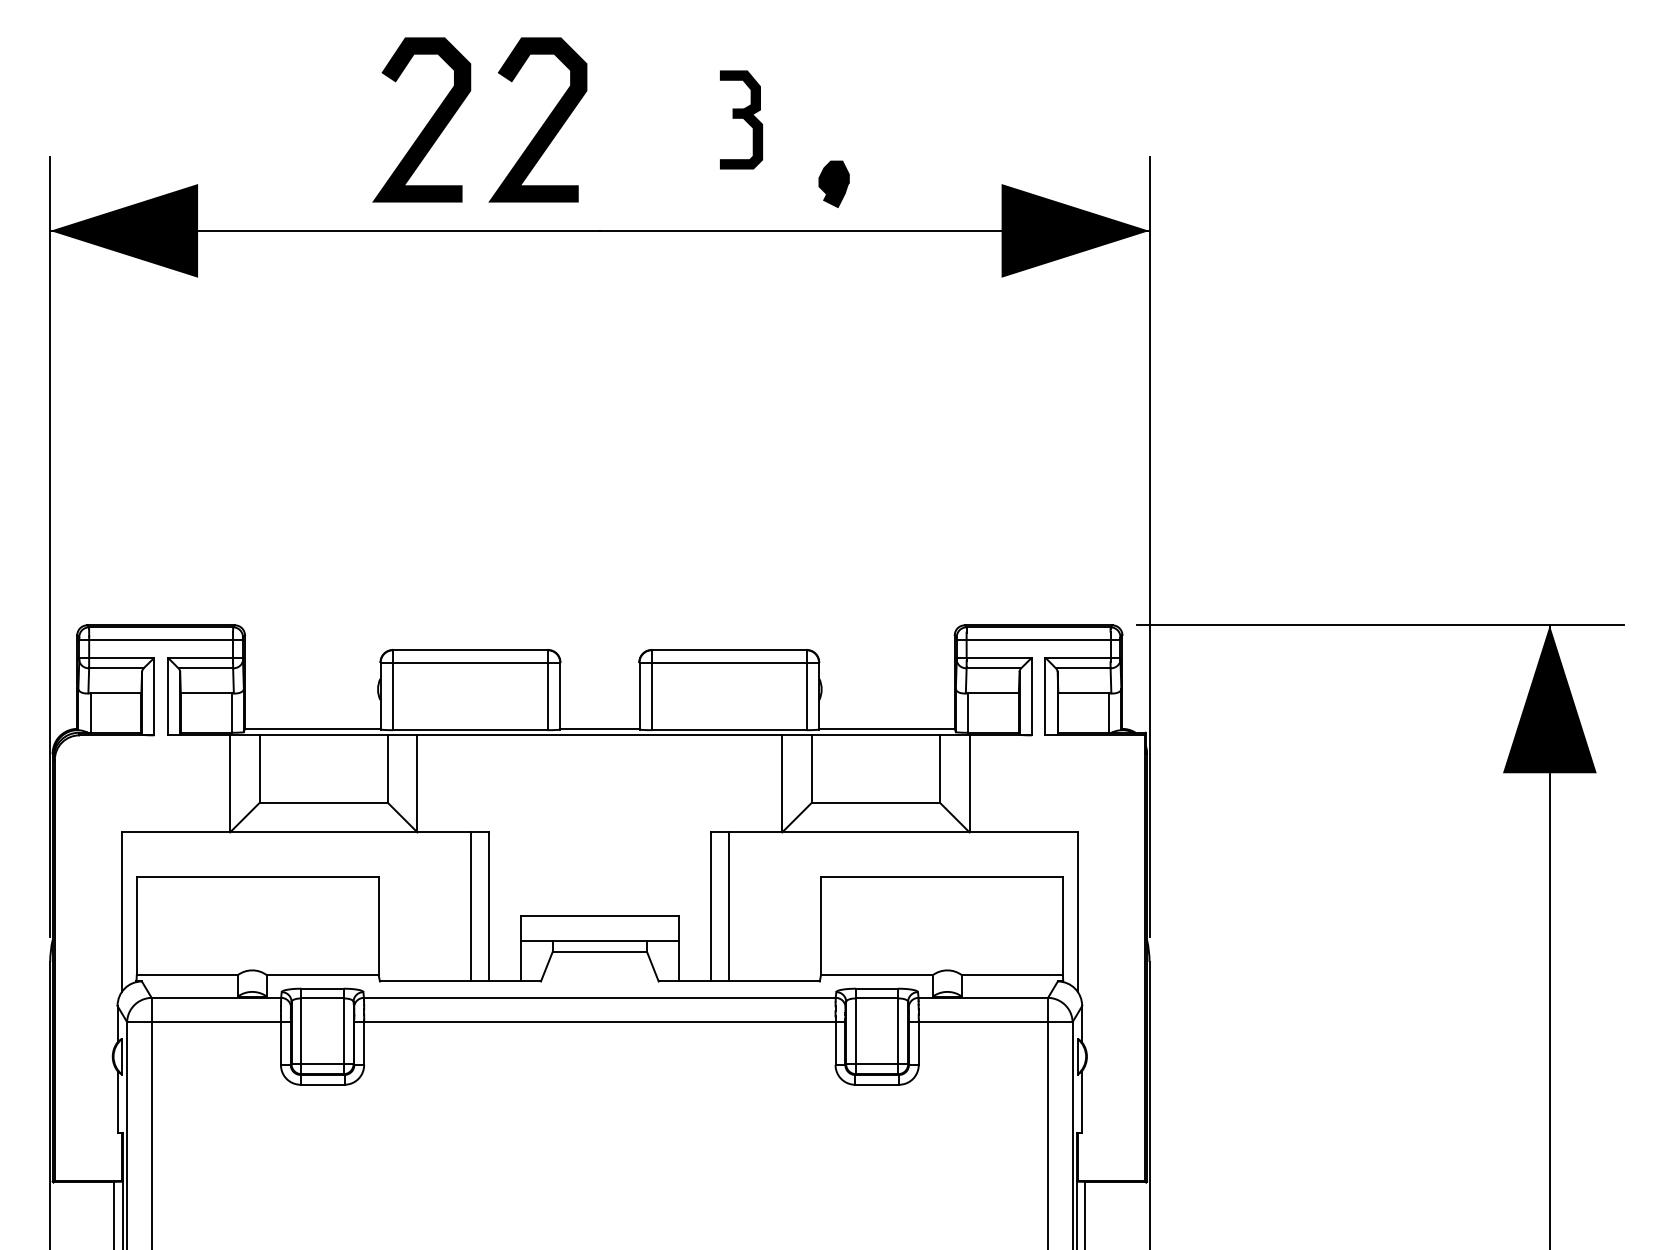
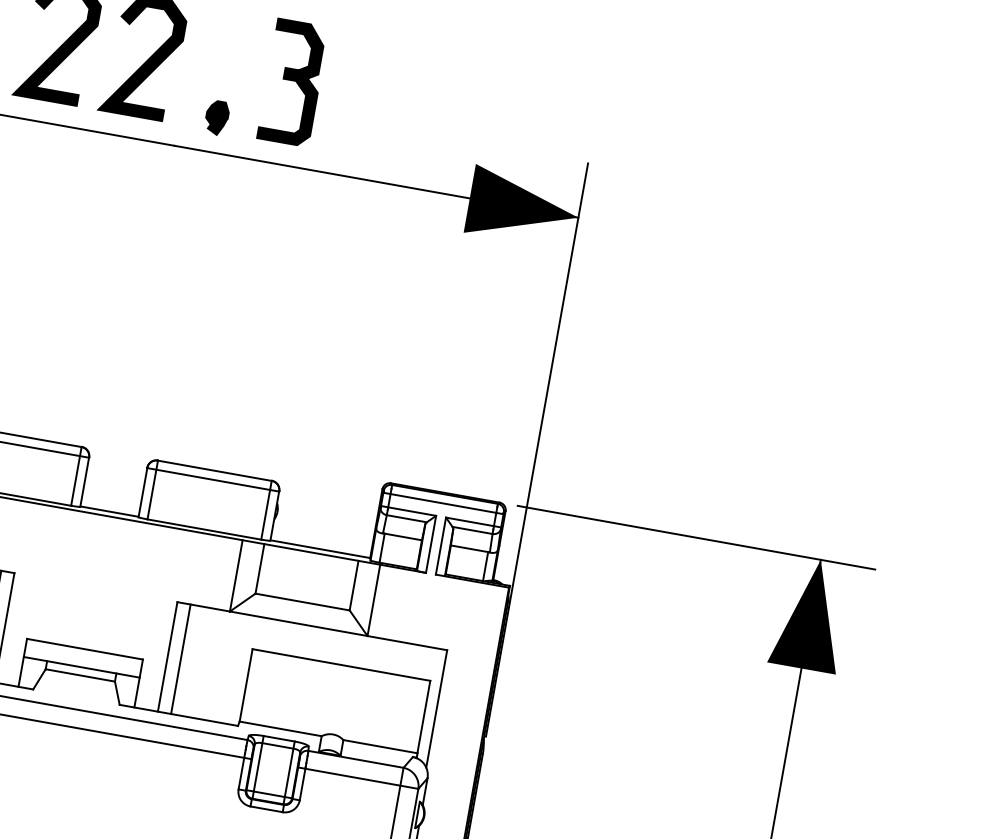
part: (741, 119) -> (293, 82), size x1.67
part: (833, 183) -> (216, 117), moved

